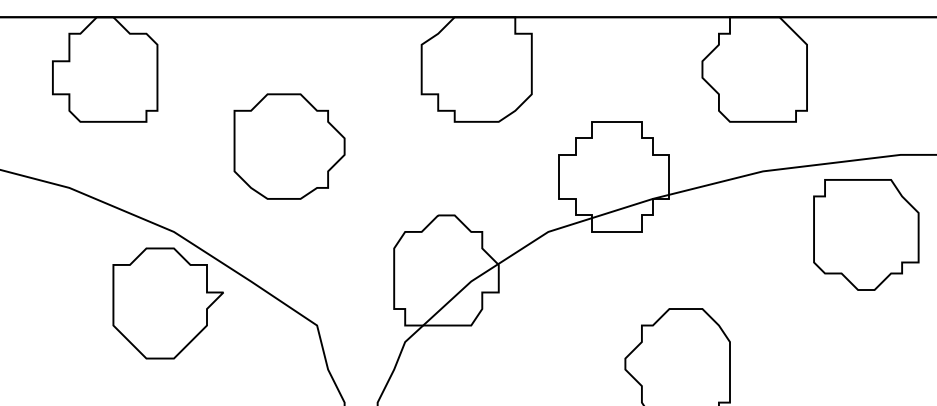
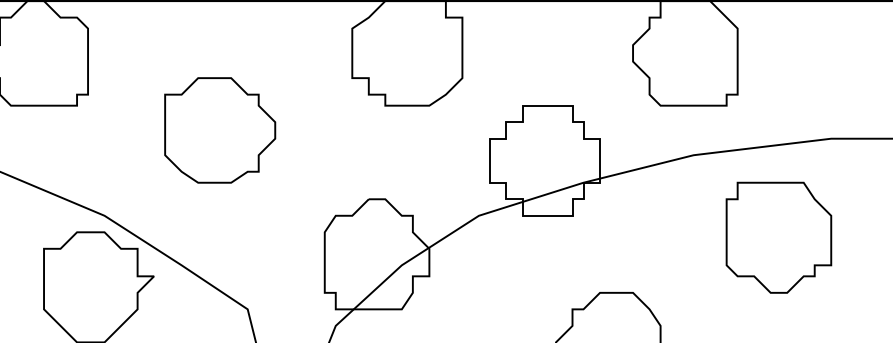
part: (866, 234) -> (779, 237), moved

